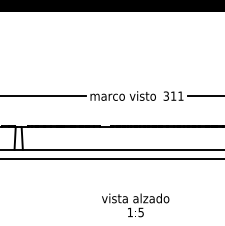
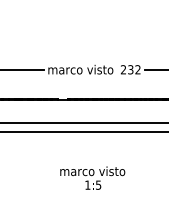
text: (173, 95) -> (130, 69), 311 -> 232
text: (135, 198) -> (92, 171), vista alzado -> marco visto

